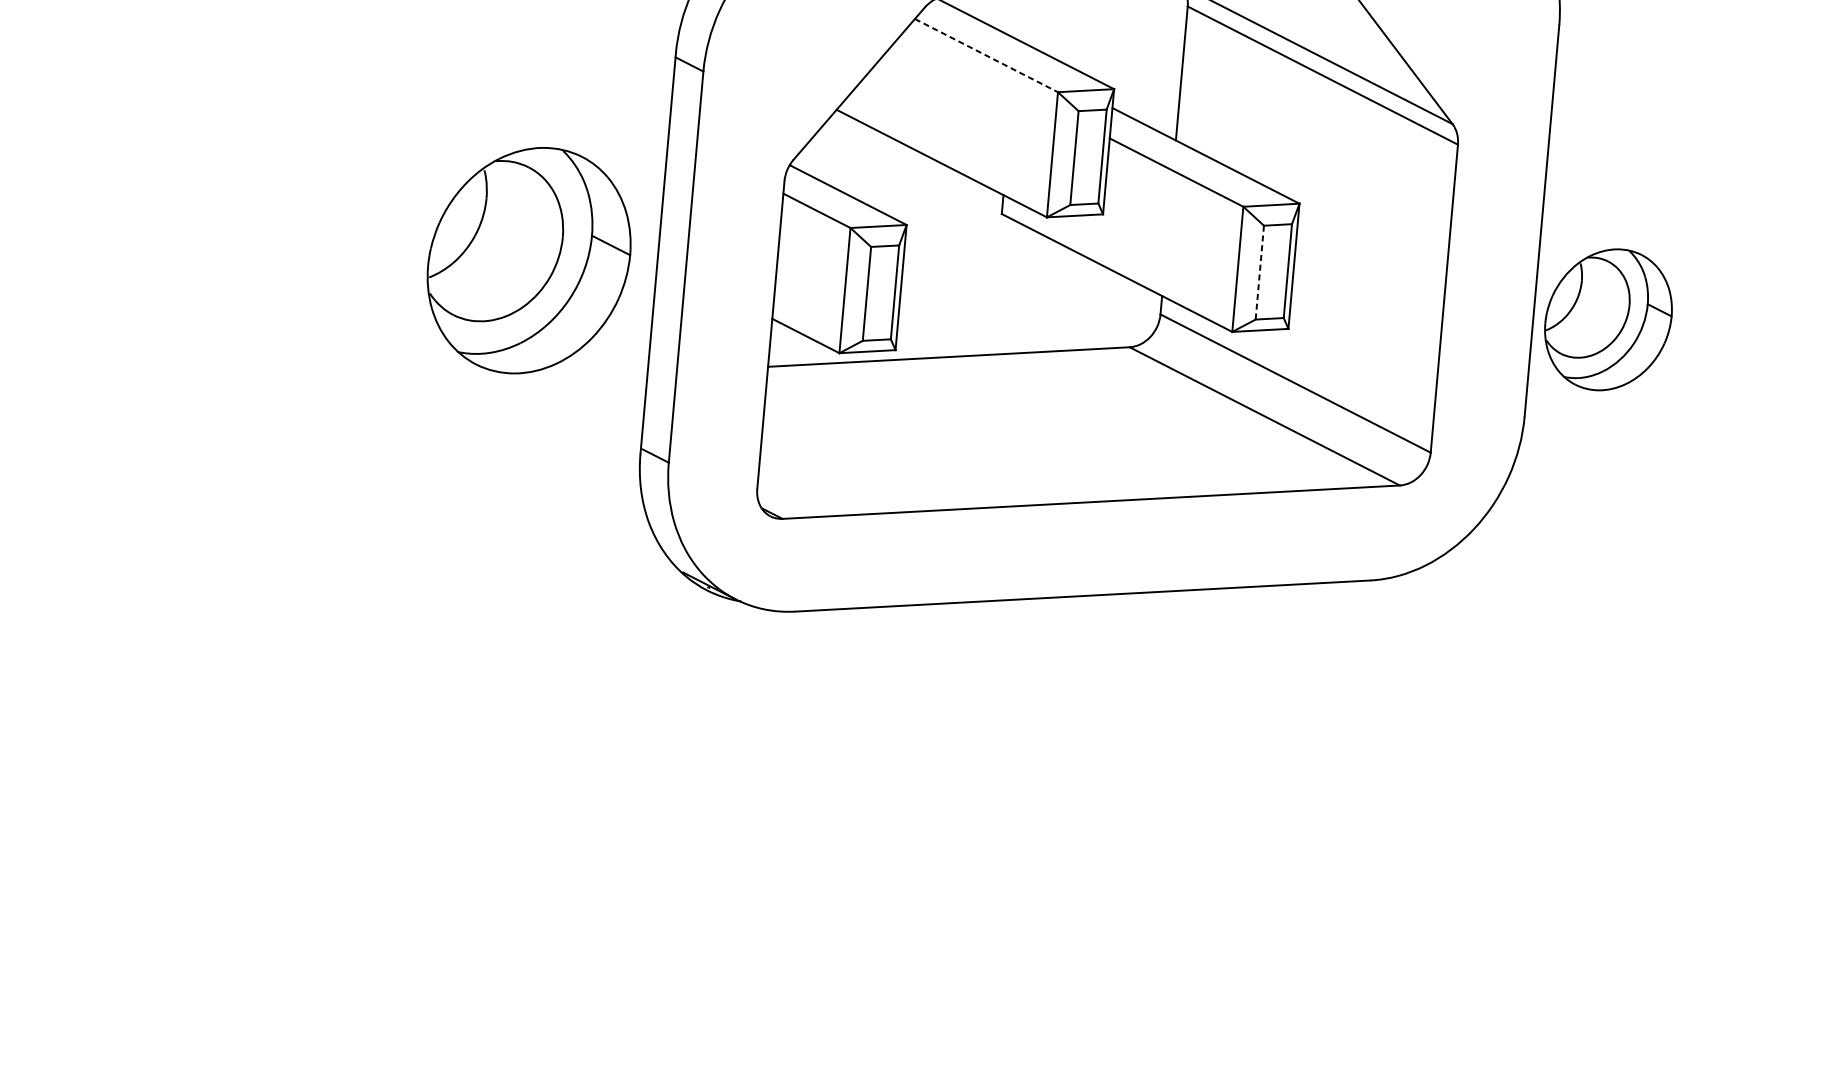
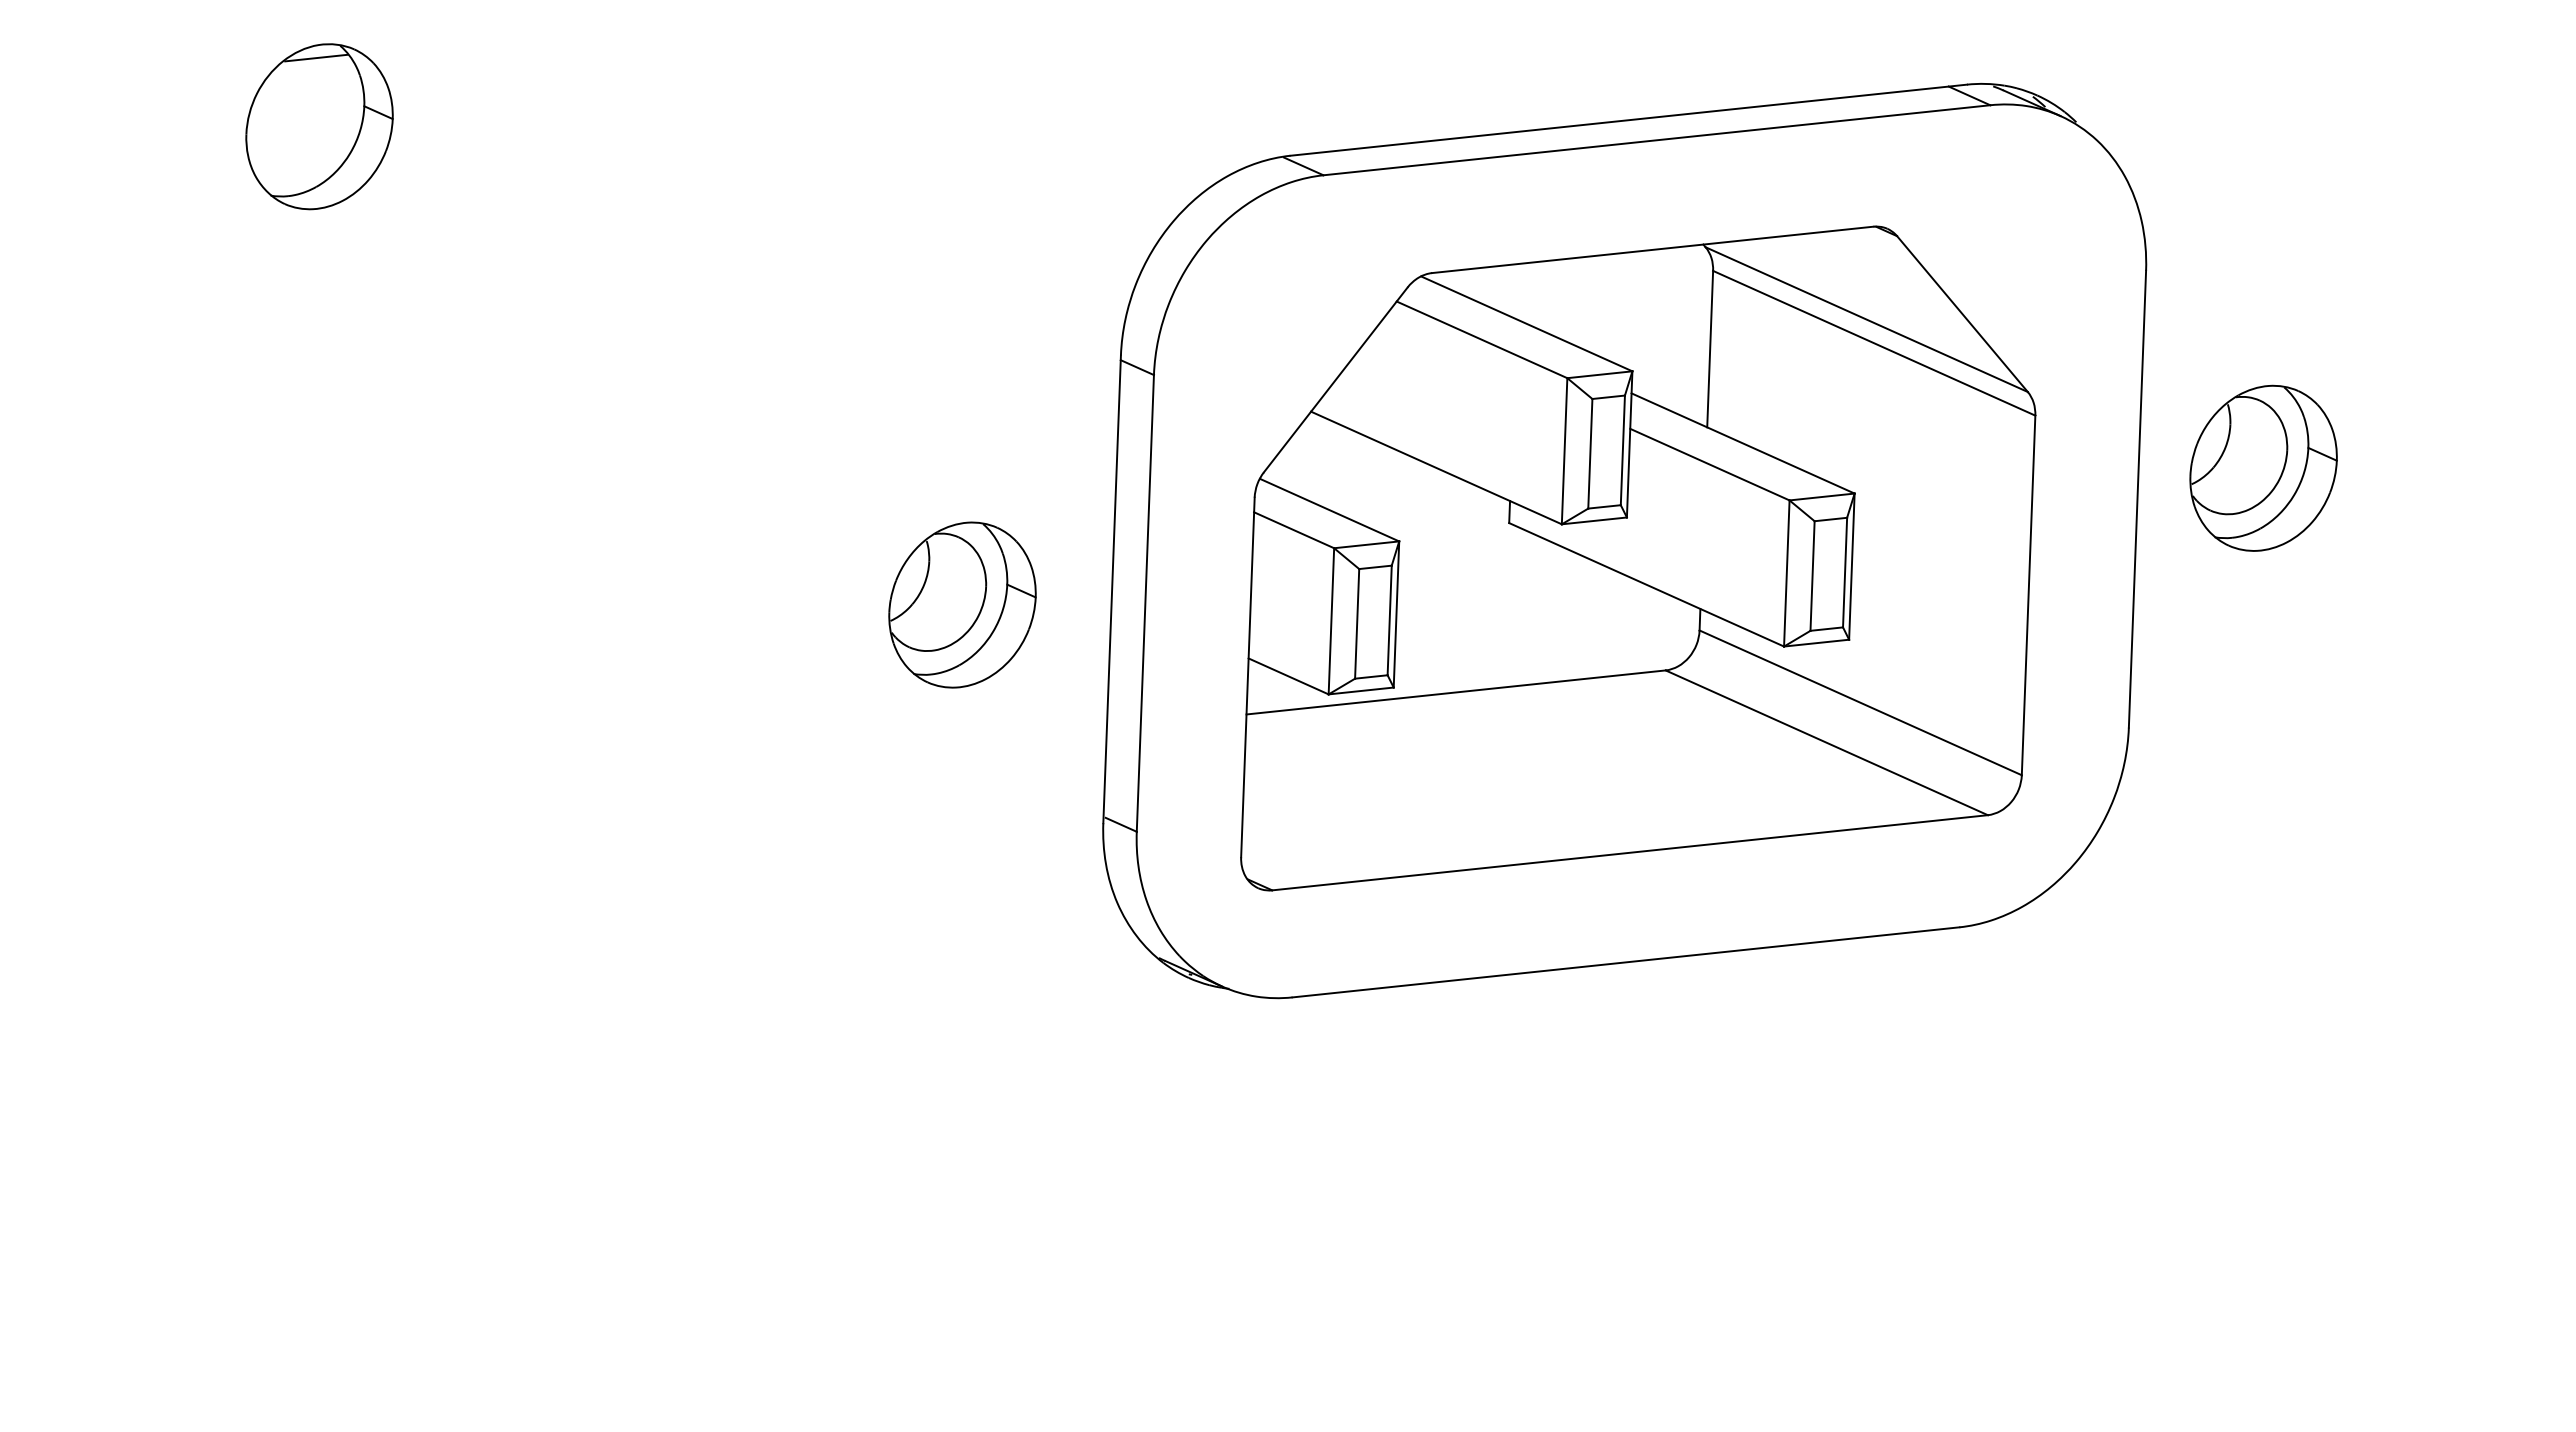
line: (986, 55) -> (1482, 339), dashed -> solid
part: (529, 260) -> (962, 604), size x0.62
line: (1259, 273) -> (1812, 576), dashed -> solid
part: (1608, 319) -> (2263, 467), moved

